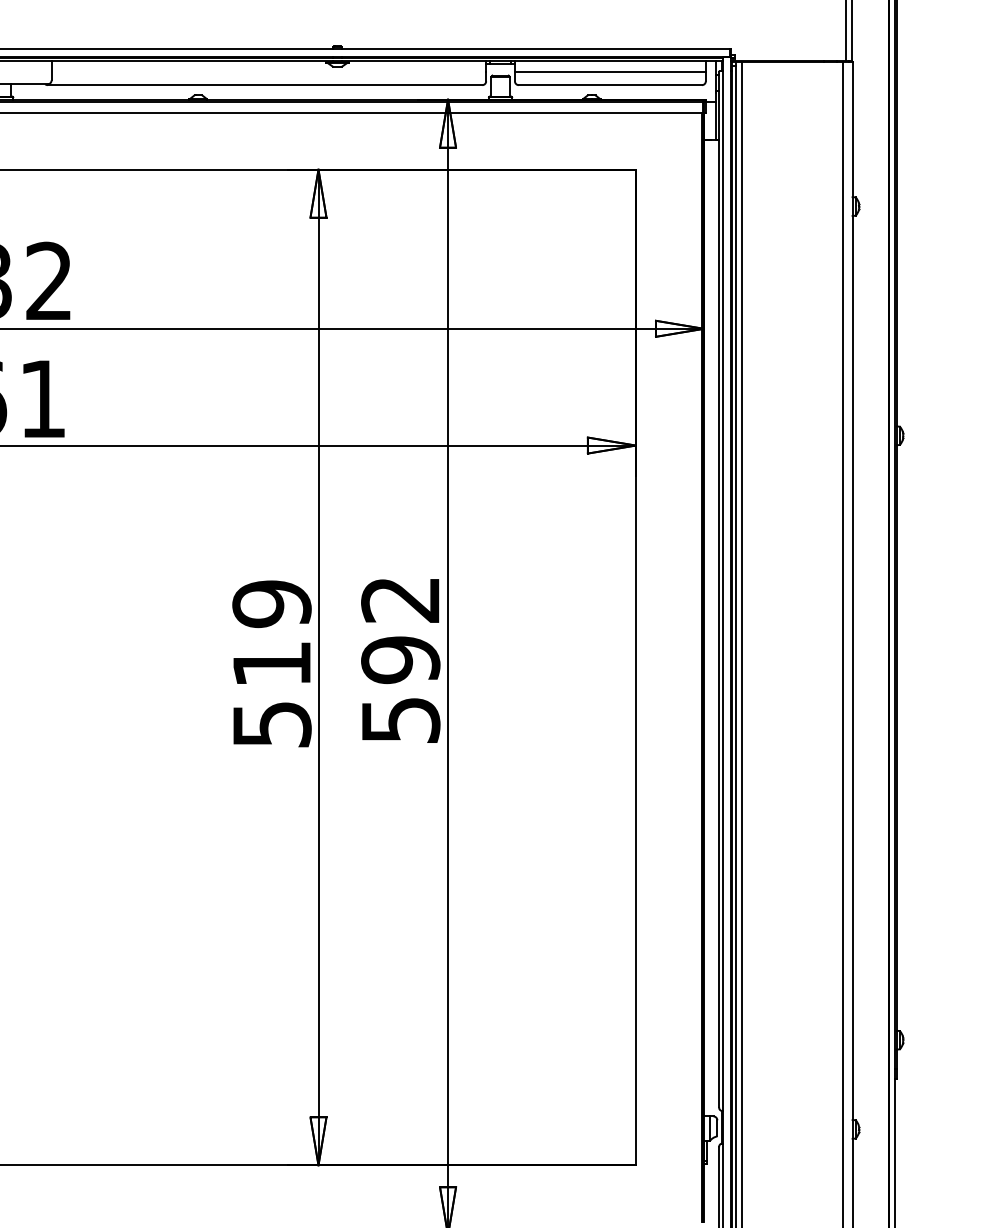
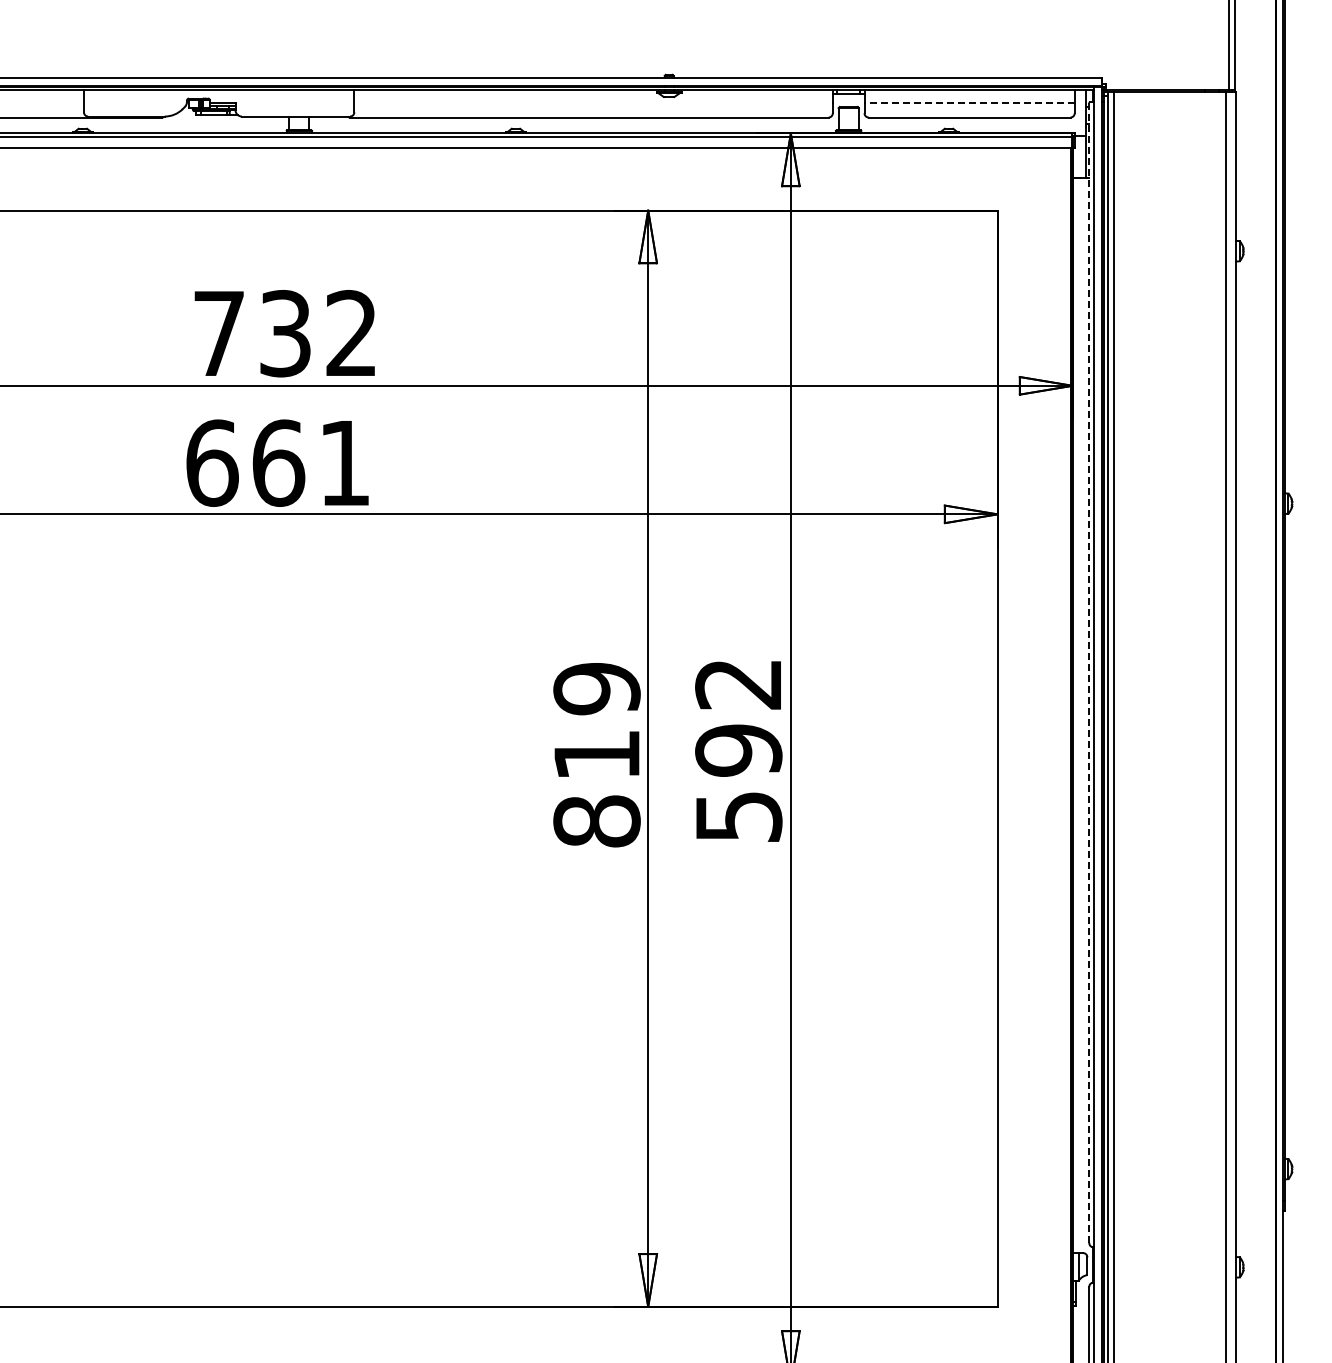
line: (610, 71) -> (969, 102), solid -> dashed
line: (719, 589) -> (1089, 672), solid -> dashed
text: (271, 724) -> (596, 821), 519 -> 819

